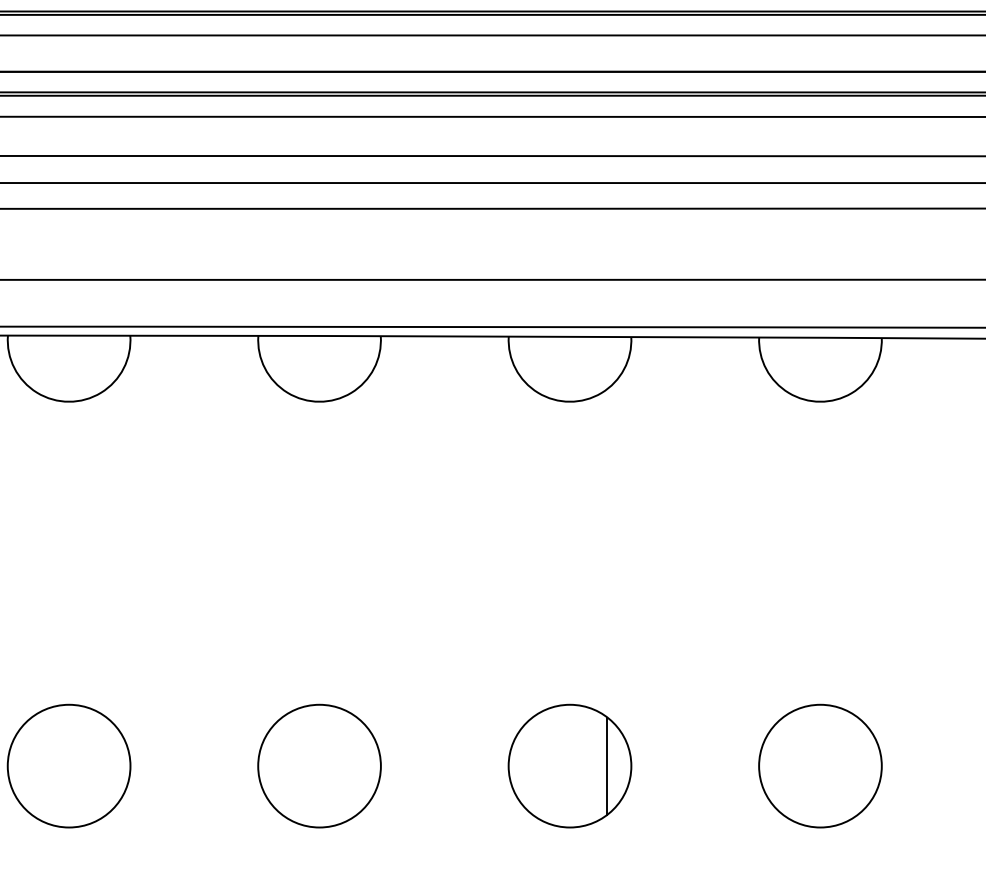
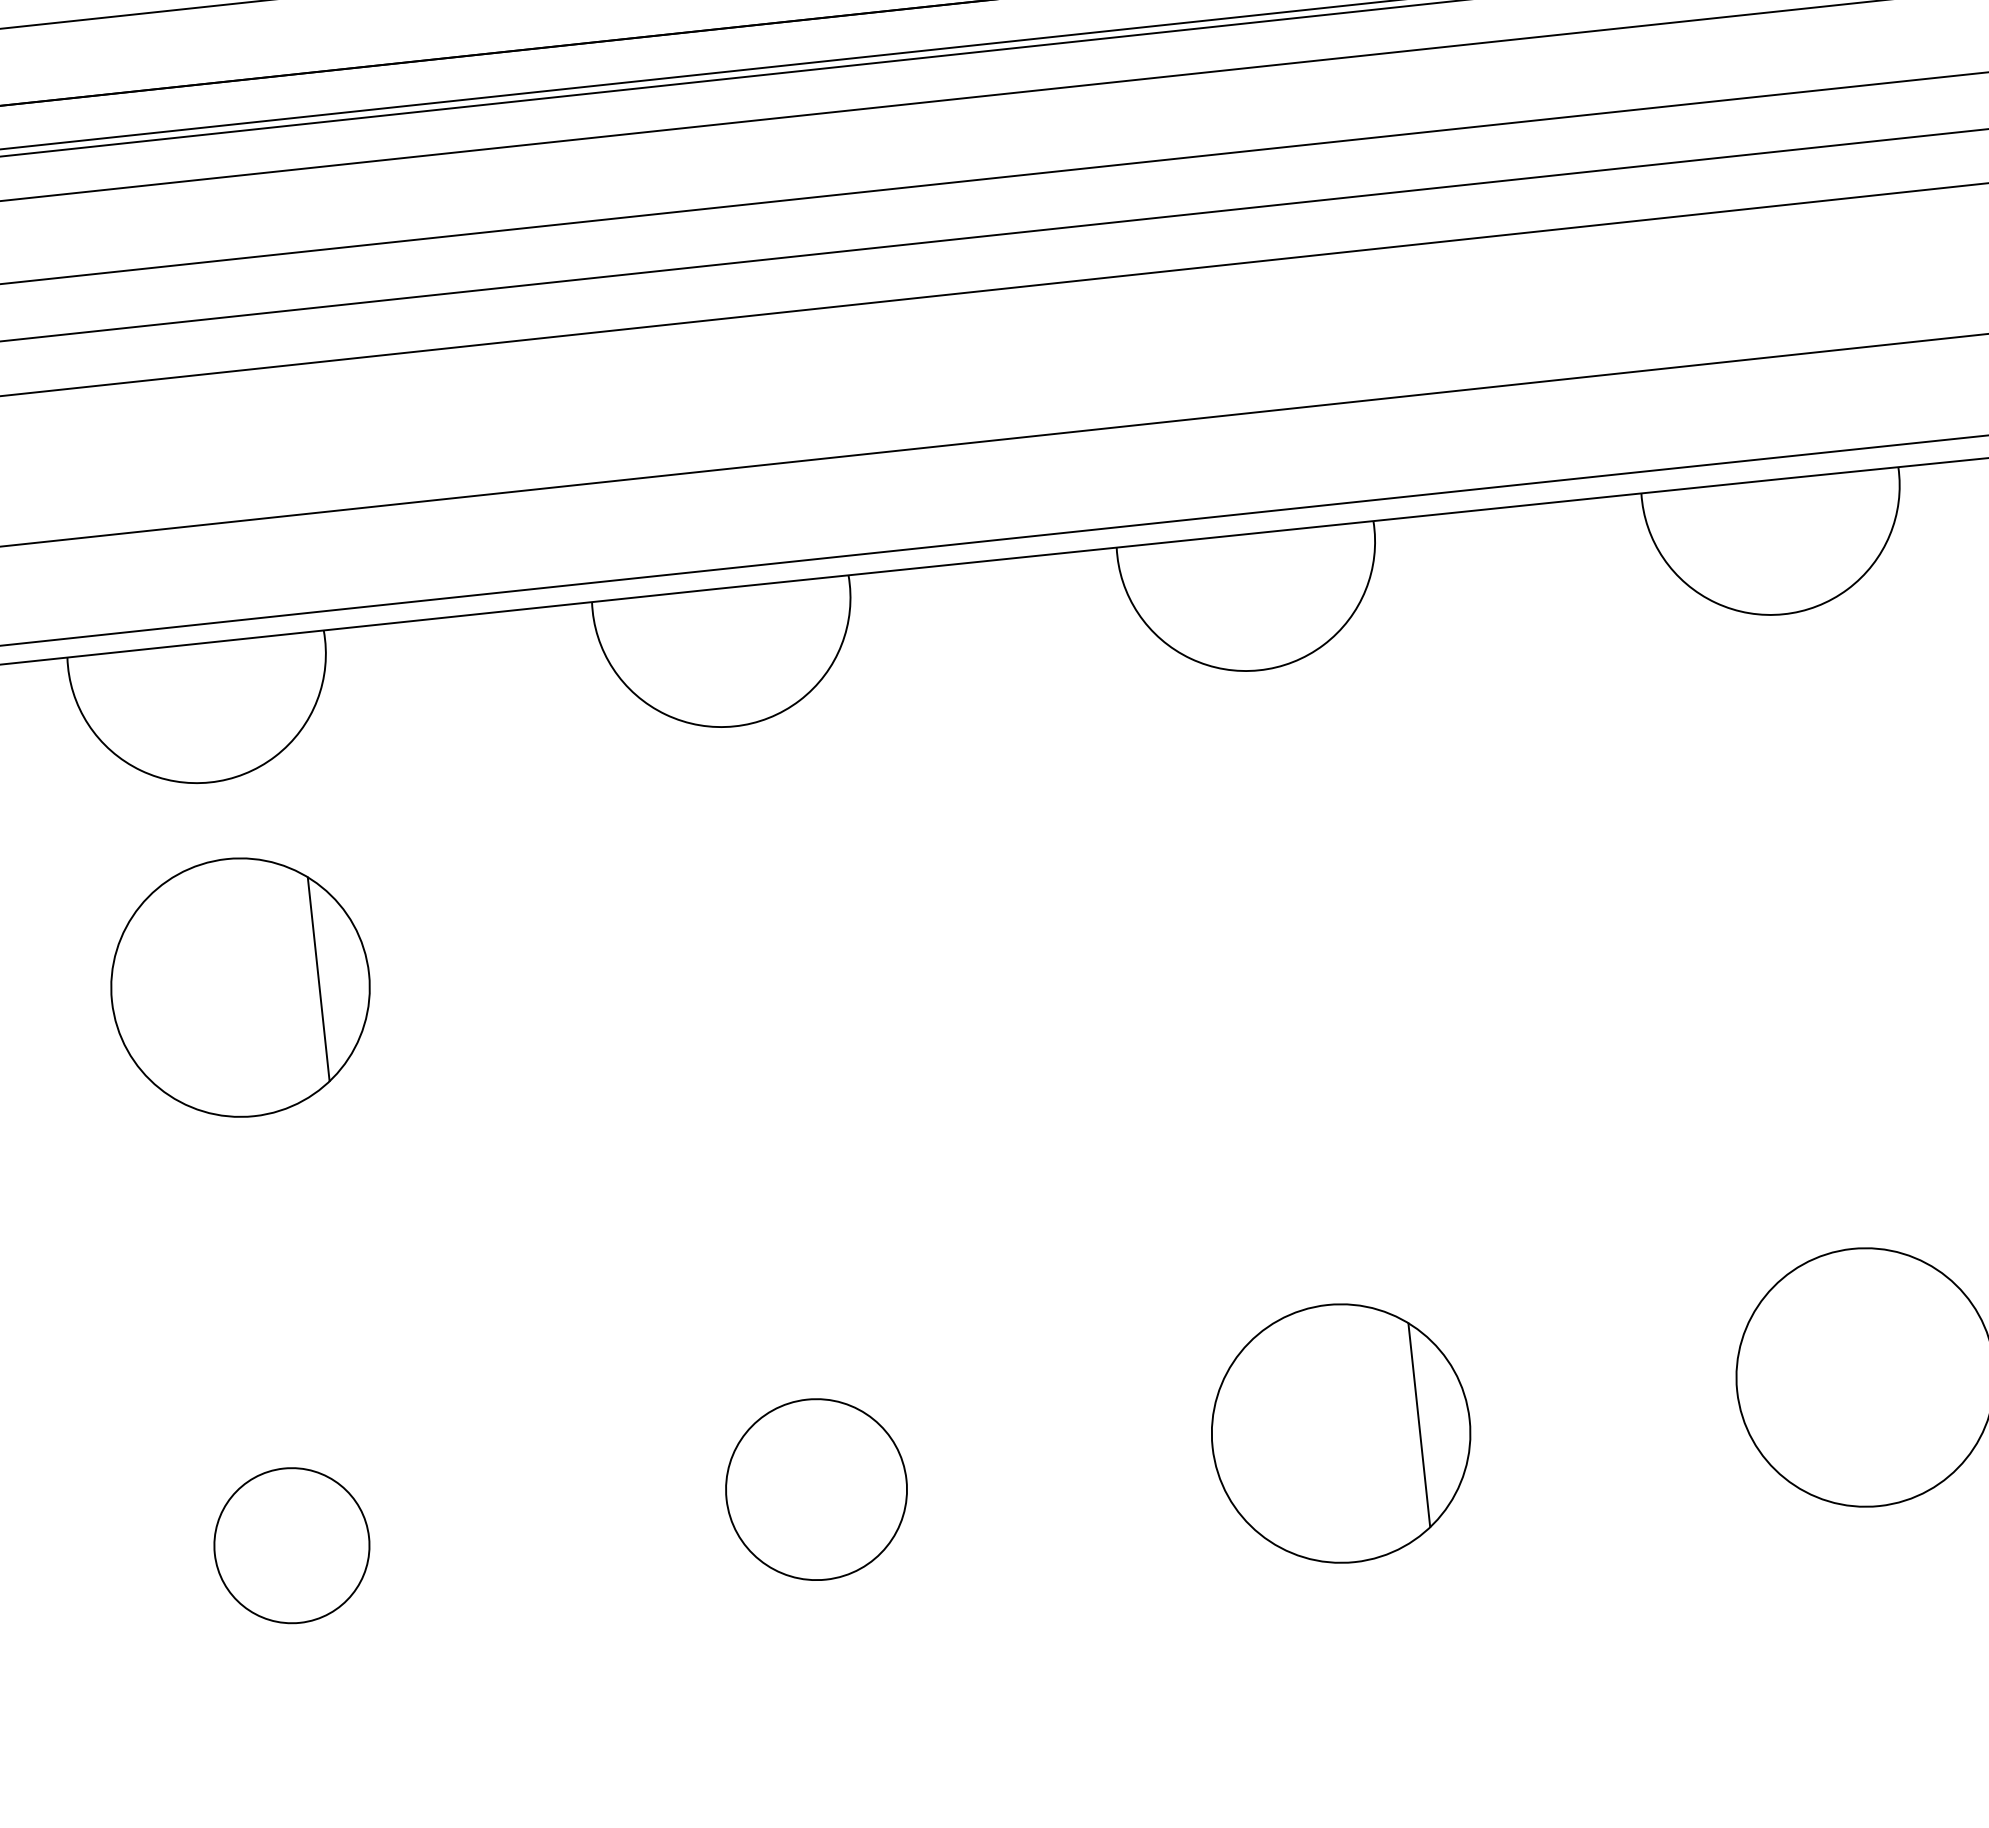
part: (72, 499) -> (239, 986), added
circle: (68, 765) -> (290, 1544), size x0.6
circle: (319, 765) -> (816, 1488), size x0.7

